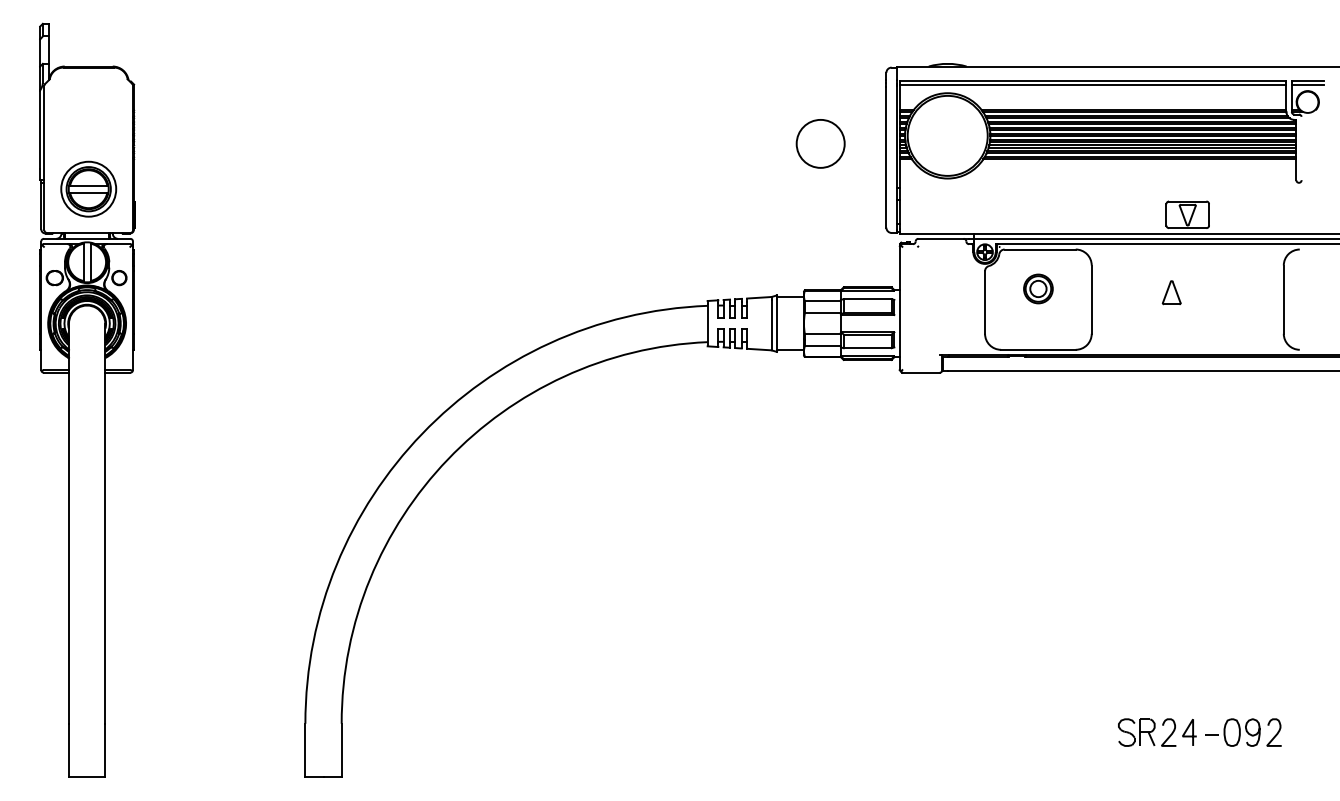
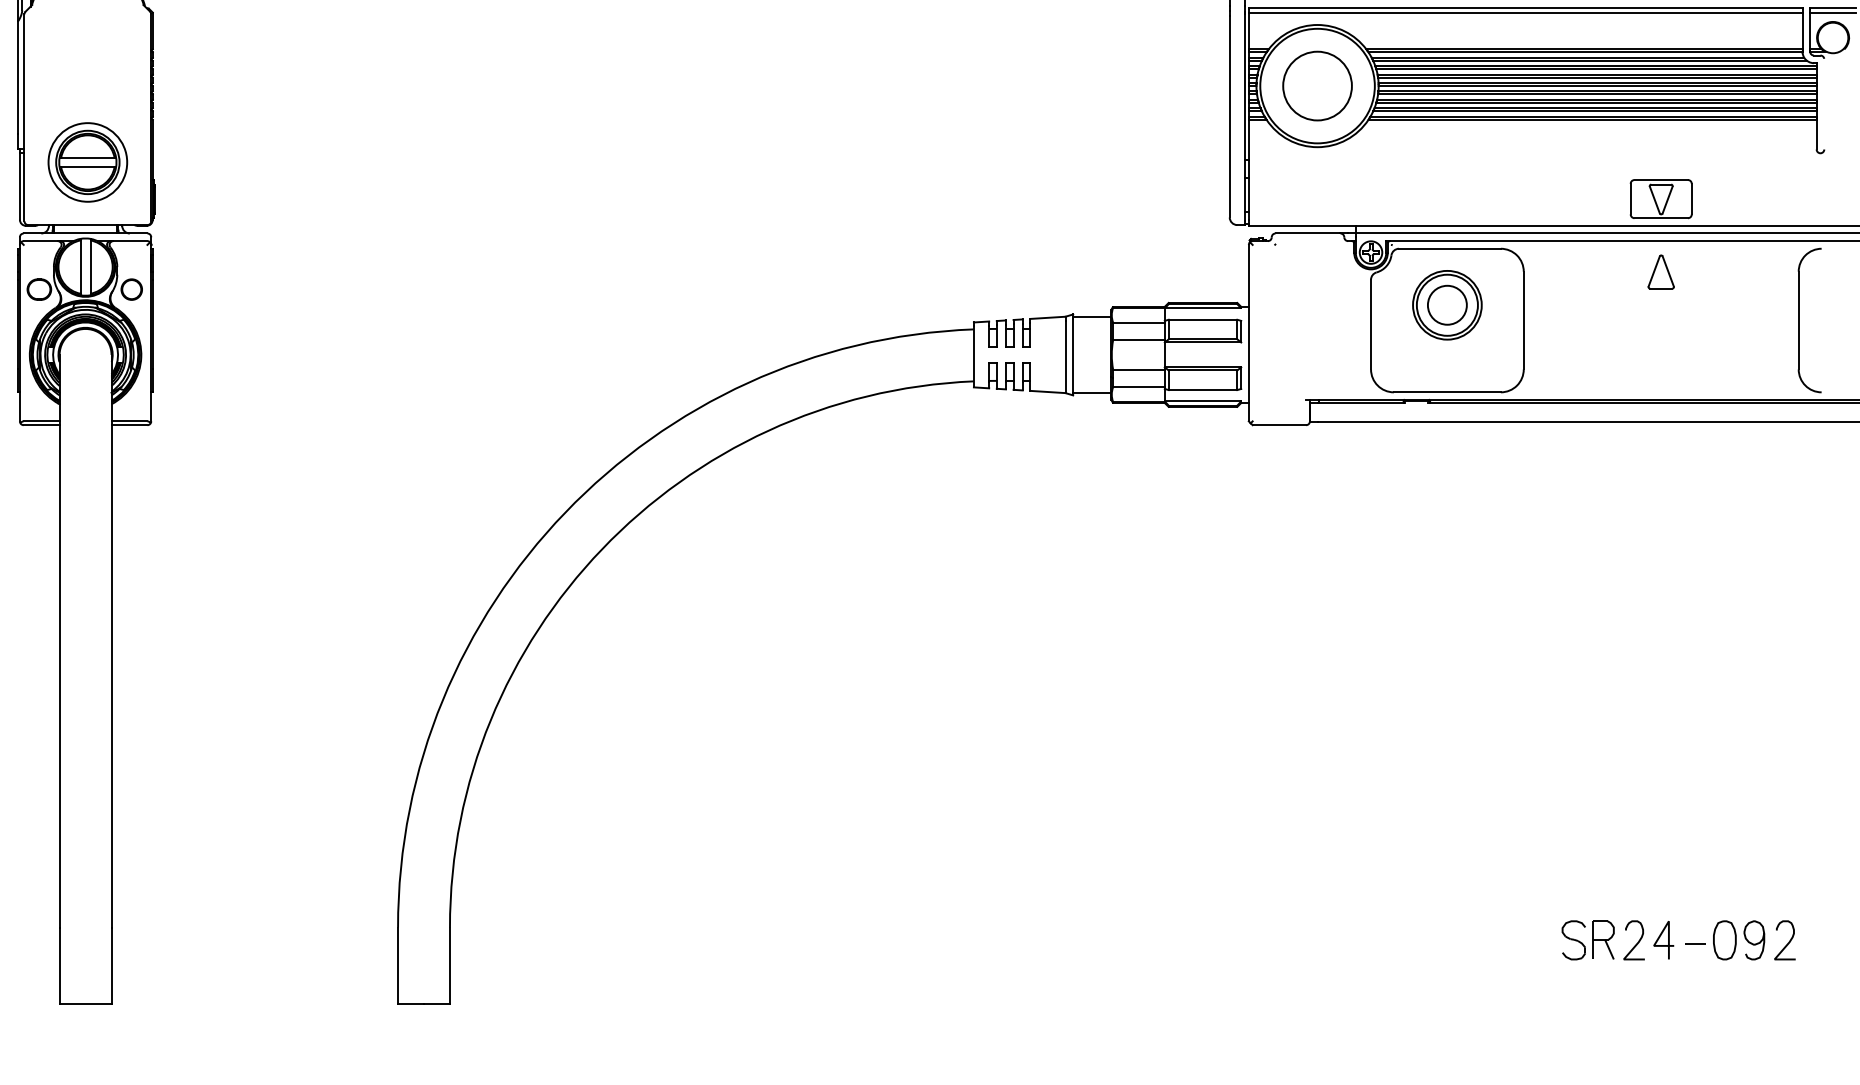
circle: (820, 143) -> (1317, 85), moved
part: (1038, 288) -> (1447, 304), size x1.67
part: (1171, 292) -> (1660, 271), moved

